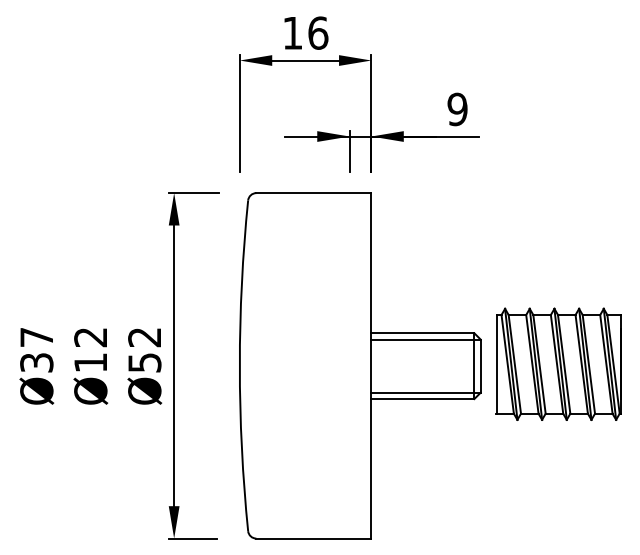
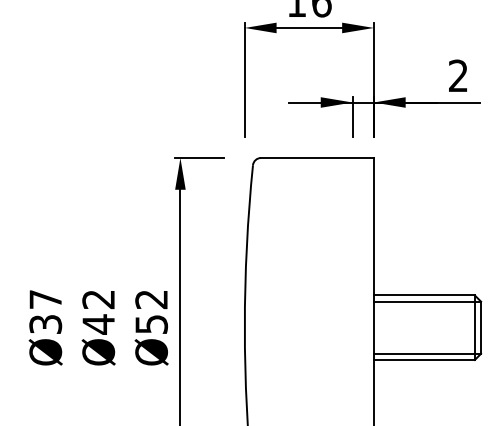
text: (457, 109) -> (458, 75), 9 -> 2
text: (90, 362) -> (98, 324), Ø12 -> Ø42

